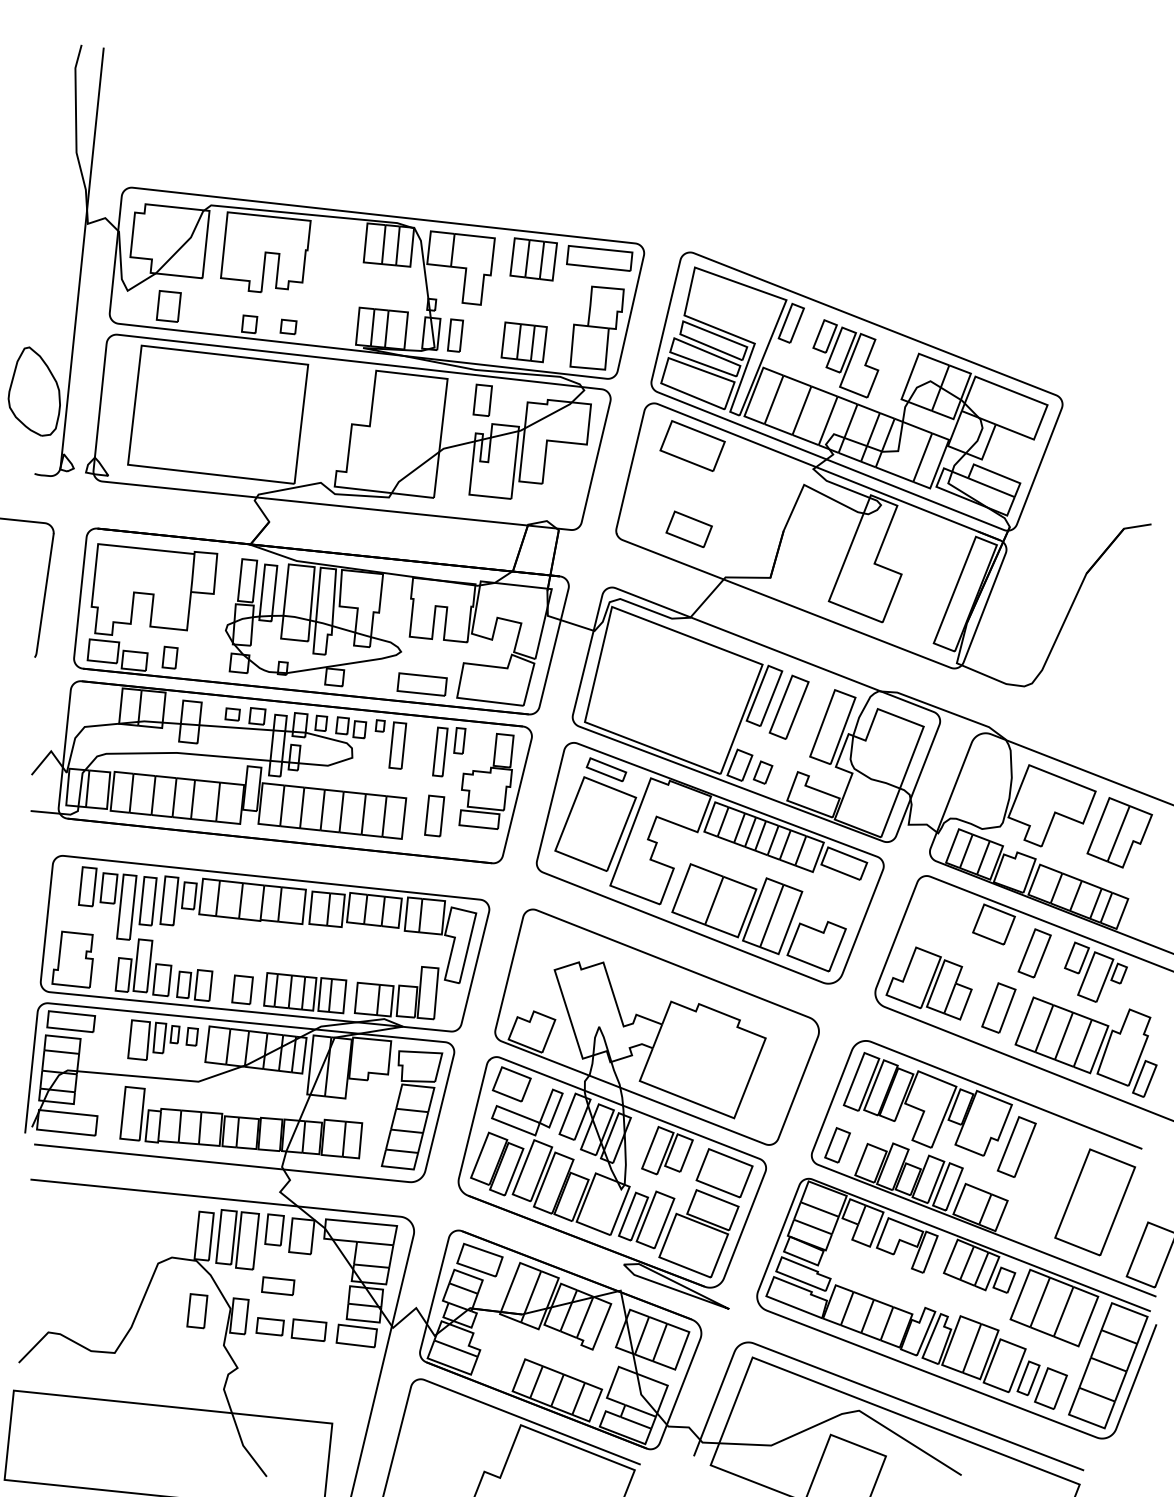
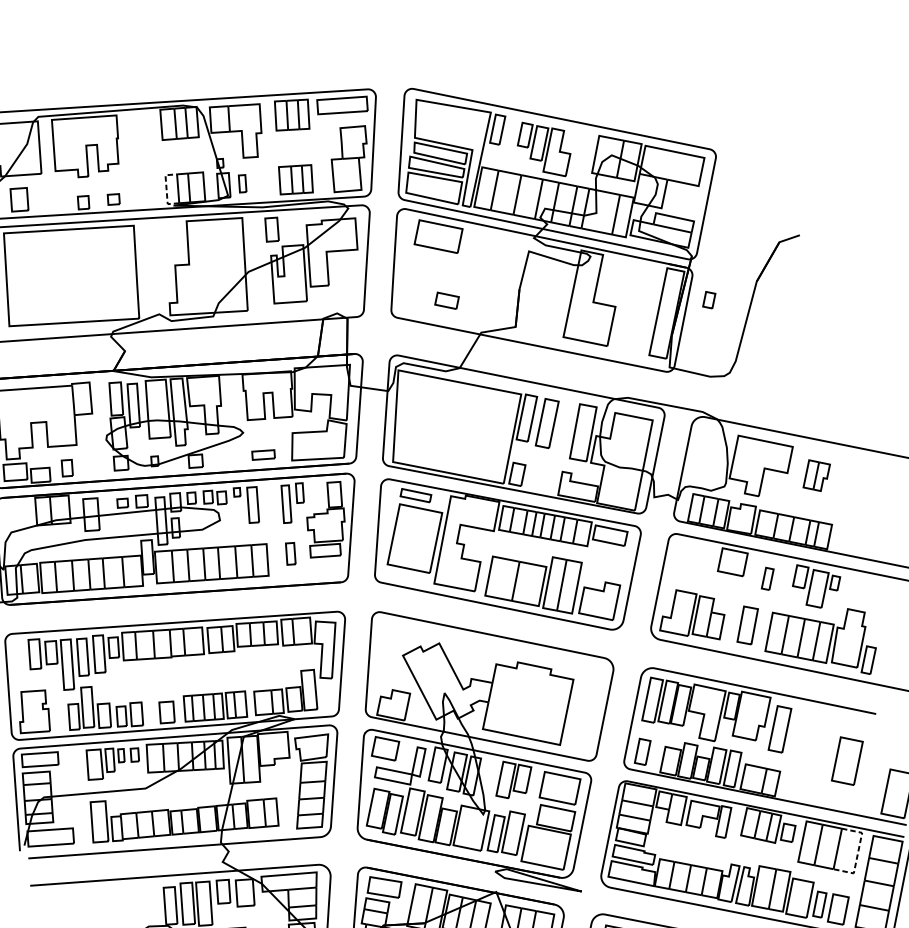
line: (357, 326) -> (166, 189), solid -> dashed
part: (455, 335) -> (242, 183), size x0.7
part: (688, 529) -> (446, 300), size x0.7
part: (421, 684) -> (263, 455), size x0.6
part: (762, 772) -> (708, 300), moved
part: (434, 815) -> (290, 553), size x0.7
part: (1119, 832) -> (816, 475), size x0.6
part: (1034, 953) -> (767, 578), size x0.6
part: (1095, 1202) -> (847, 761), size x0.6
line: (1088, 1321) -> (858, 853), solid -> dashed

